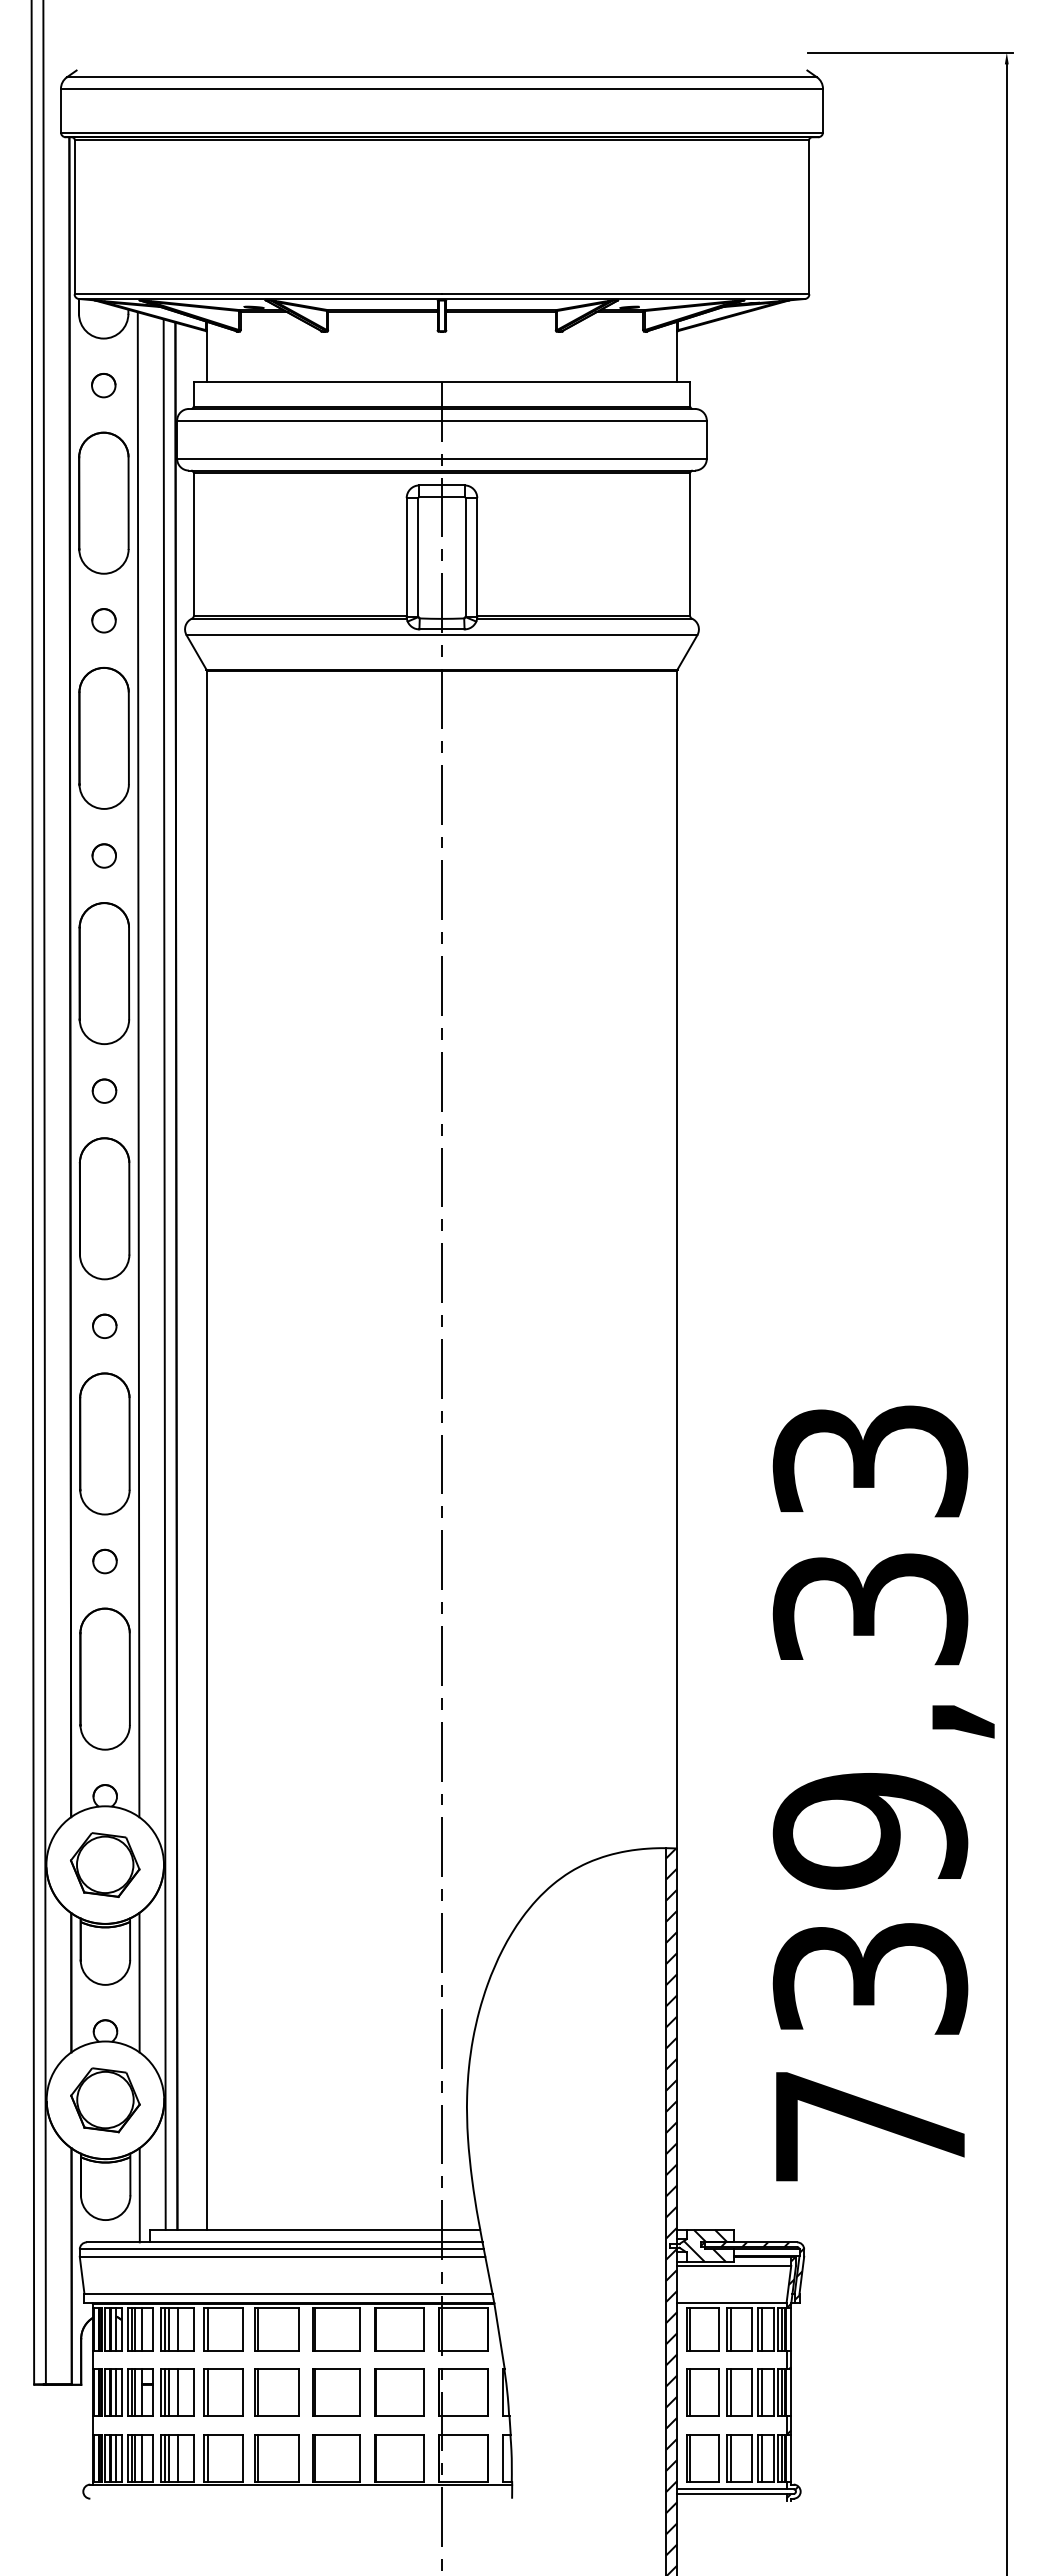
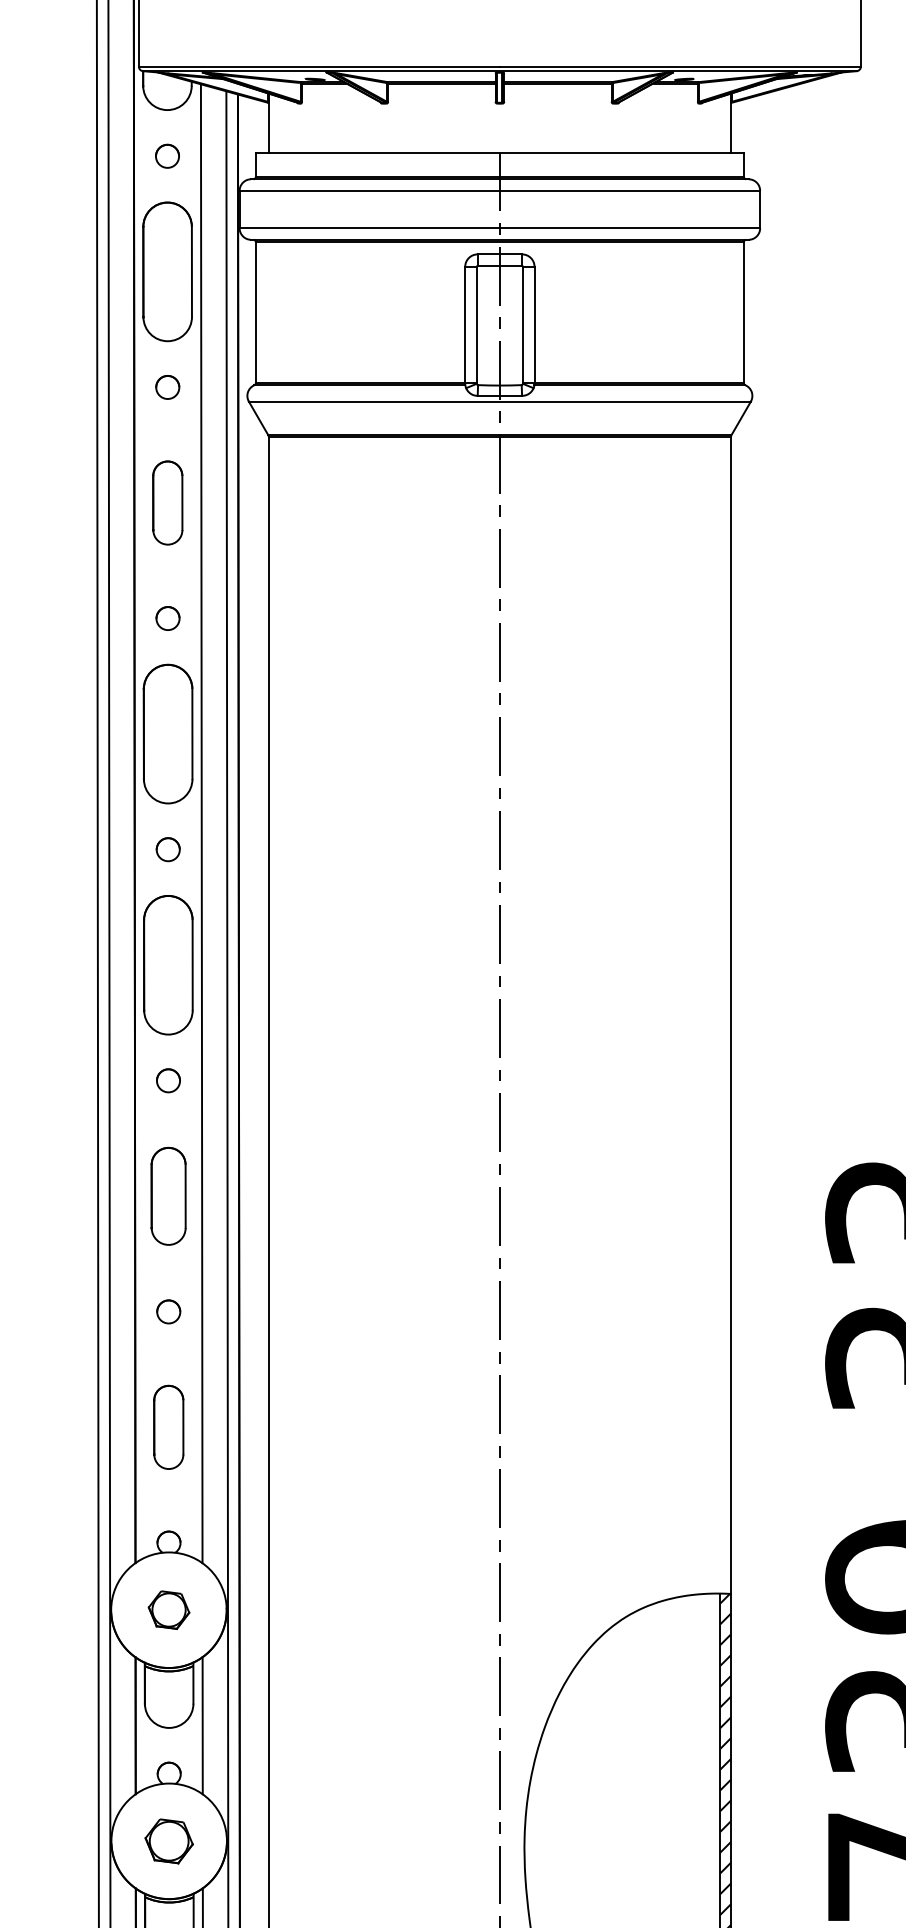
part: (103, 738) -> (167, 503), size x0.6
part: (104, 1443) -> (168, 1195), size x0.7
part: (104, 1678) -> (168, 1426), size x0.6
part: (105, 1864) -> (169, 1609), size x0.6
part: (105, 2100) -> (169, 1841), size x0.7

